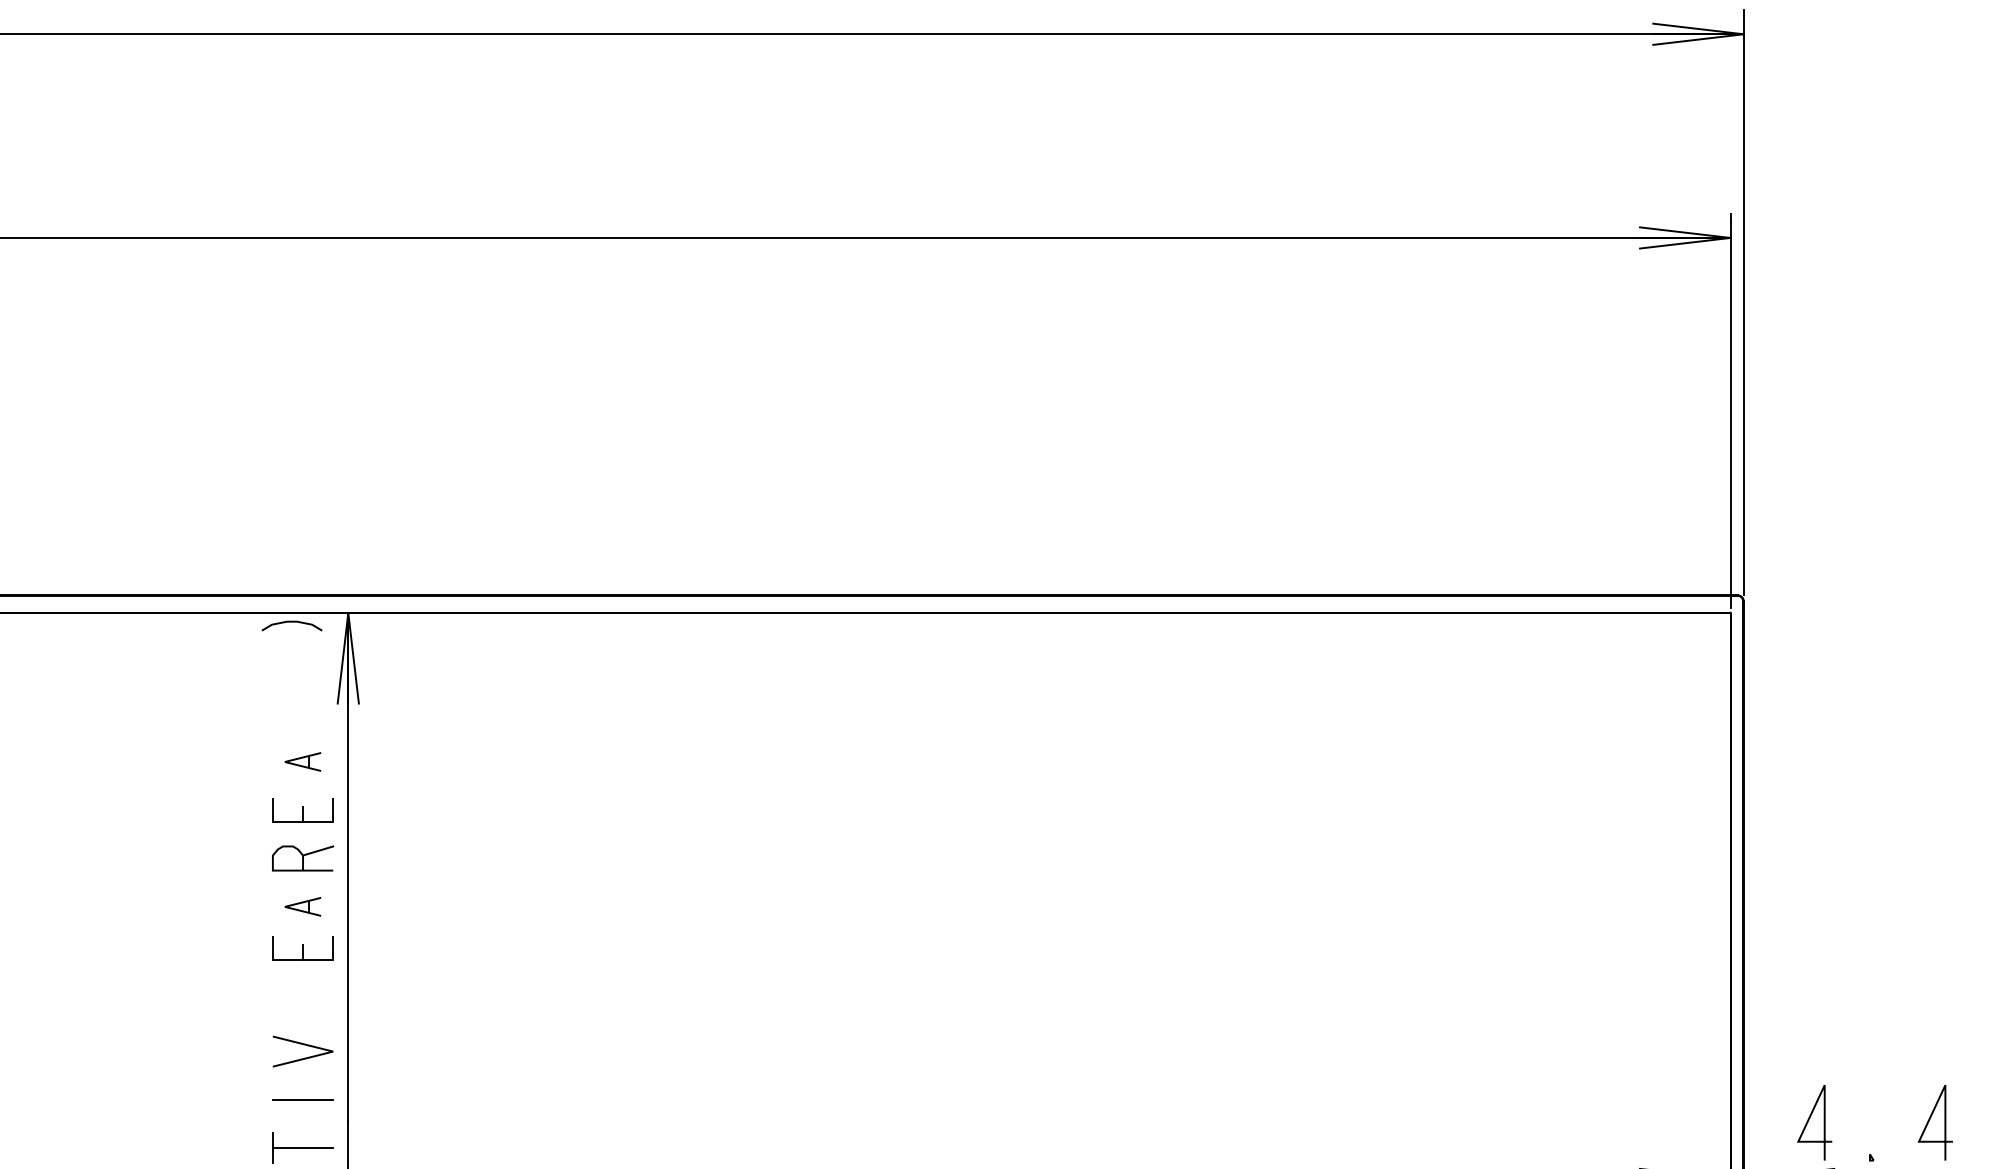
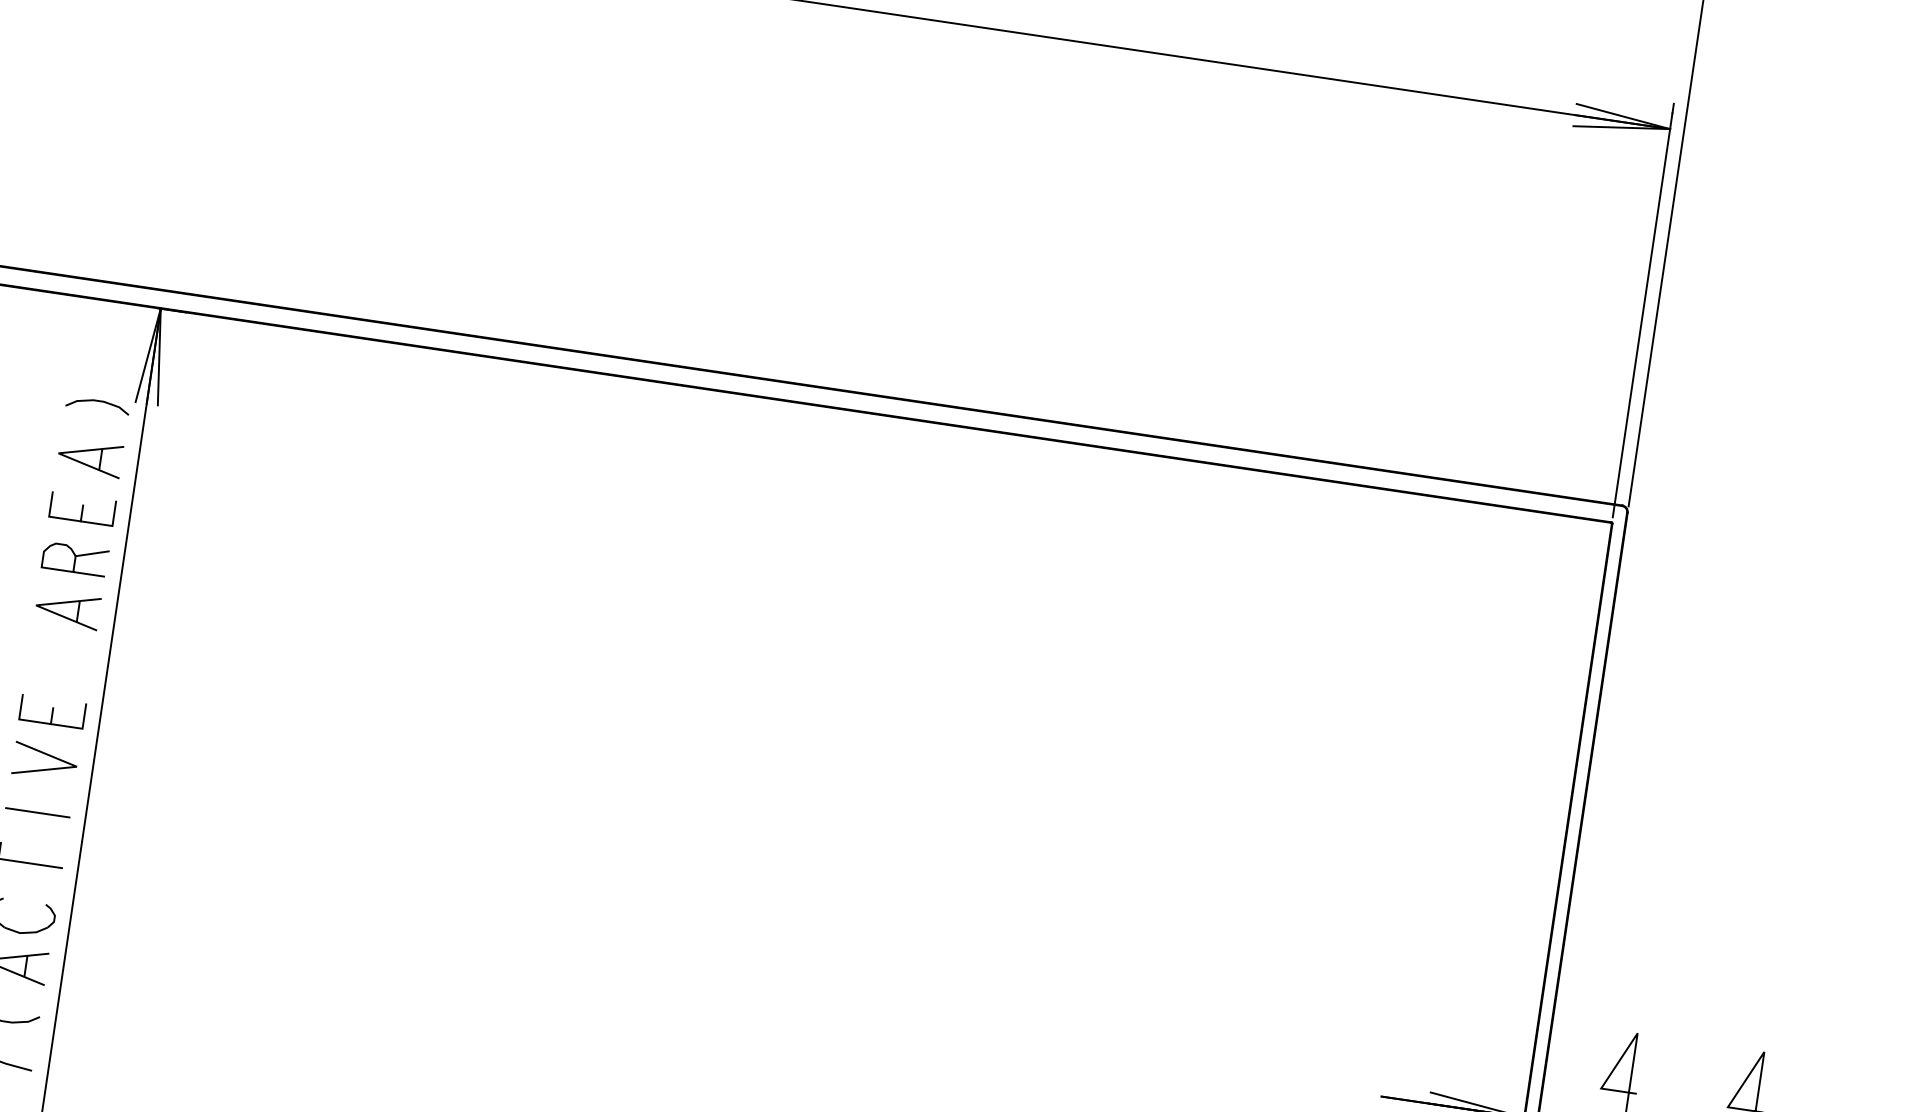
curve: (291, 622) -> (97, 401), moved
part: (302, 761) -> (89, 457), size x1.67
part: (302, 906) -> (67, 609), size x1.67
part: (302, 948) -> (52, 711), moved

